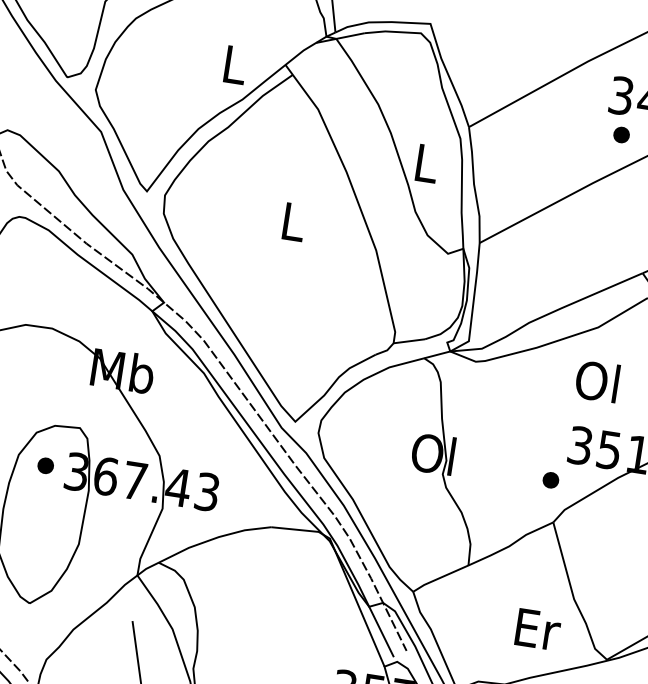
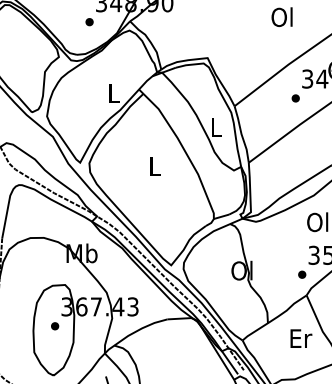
part: (621, 135) -> (295, 98), moved
part: (46, 466) -> (55, 326), moved
text: (538, 629) -> (301, 338), moved

